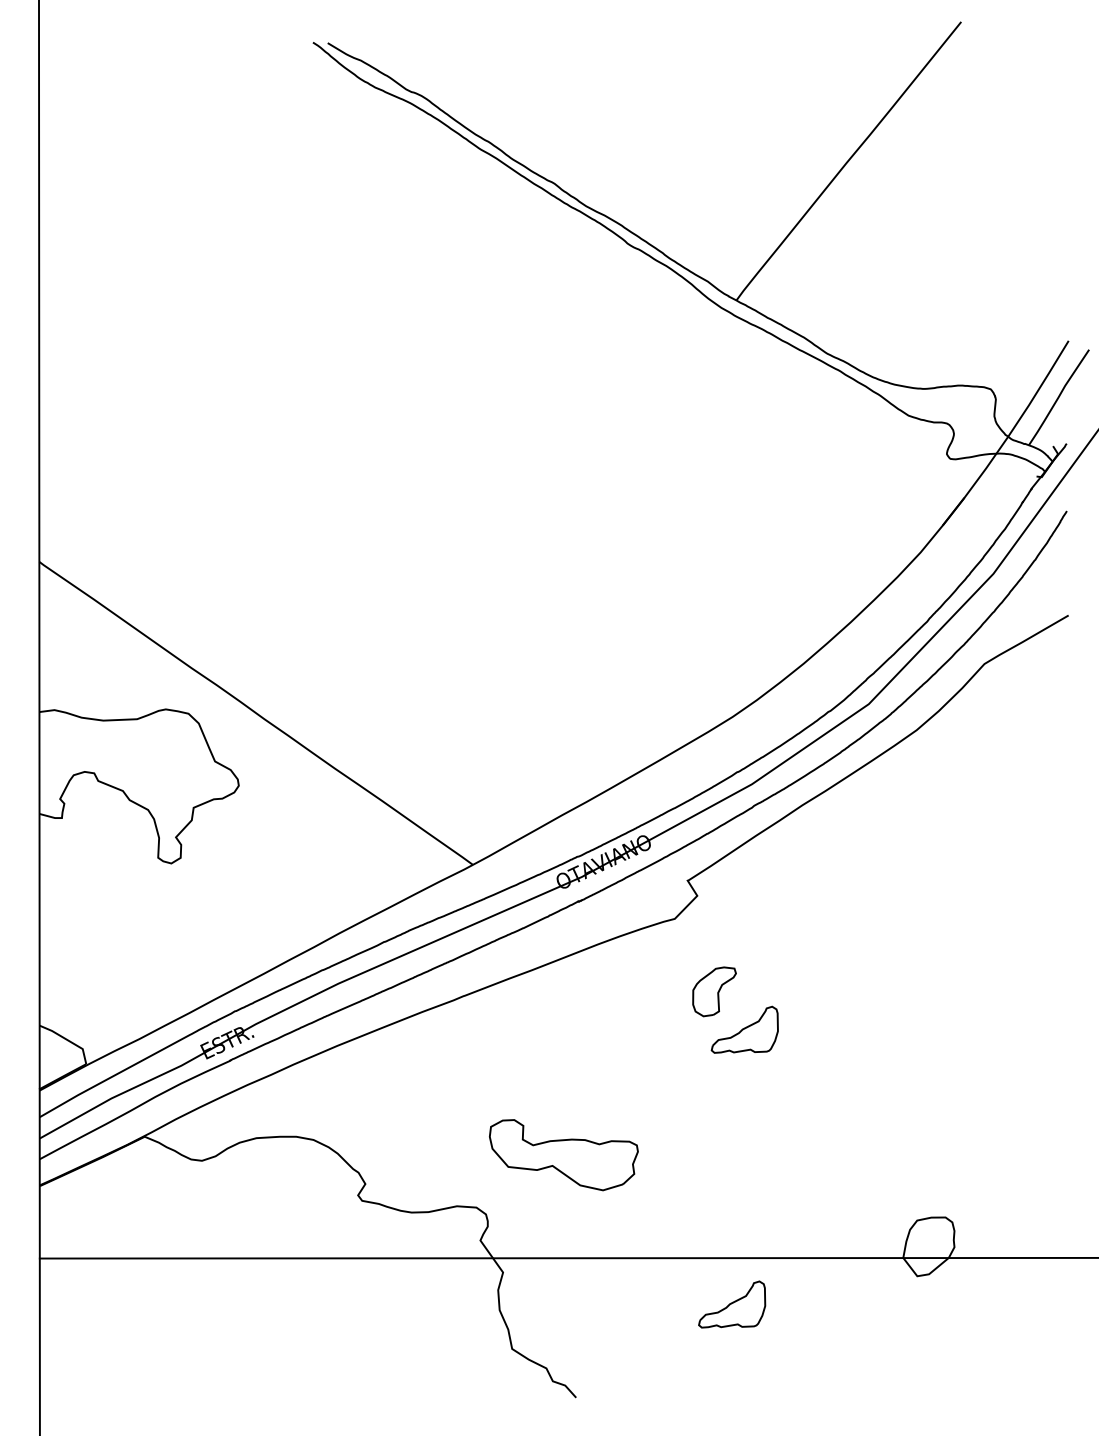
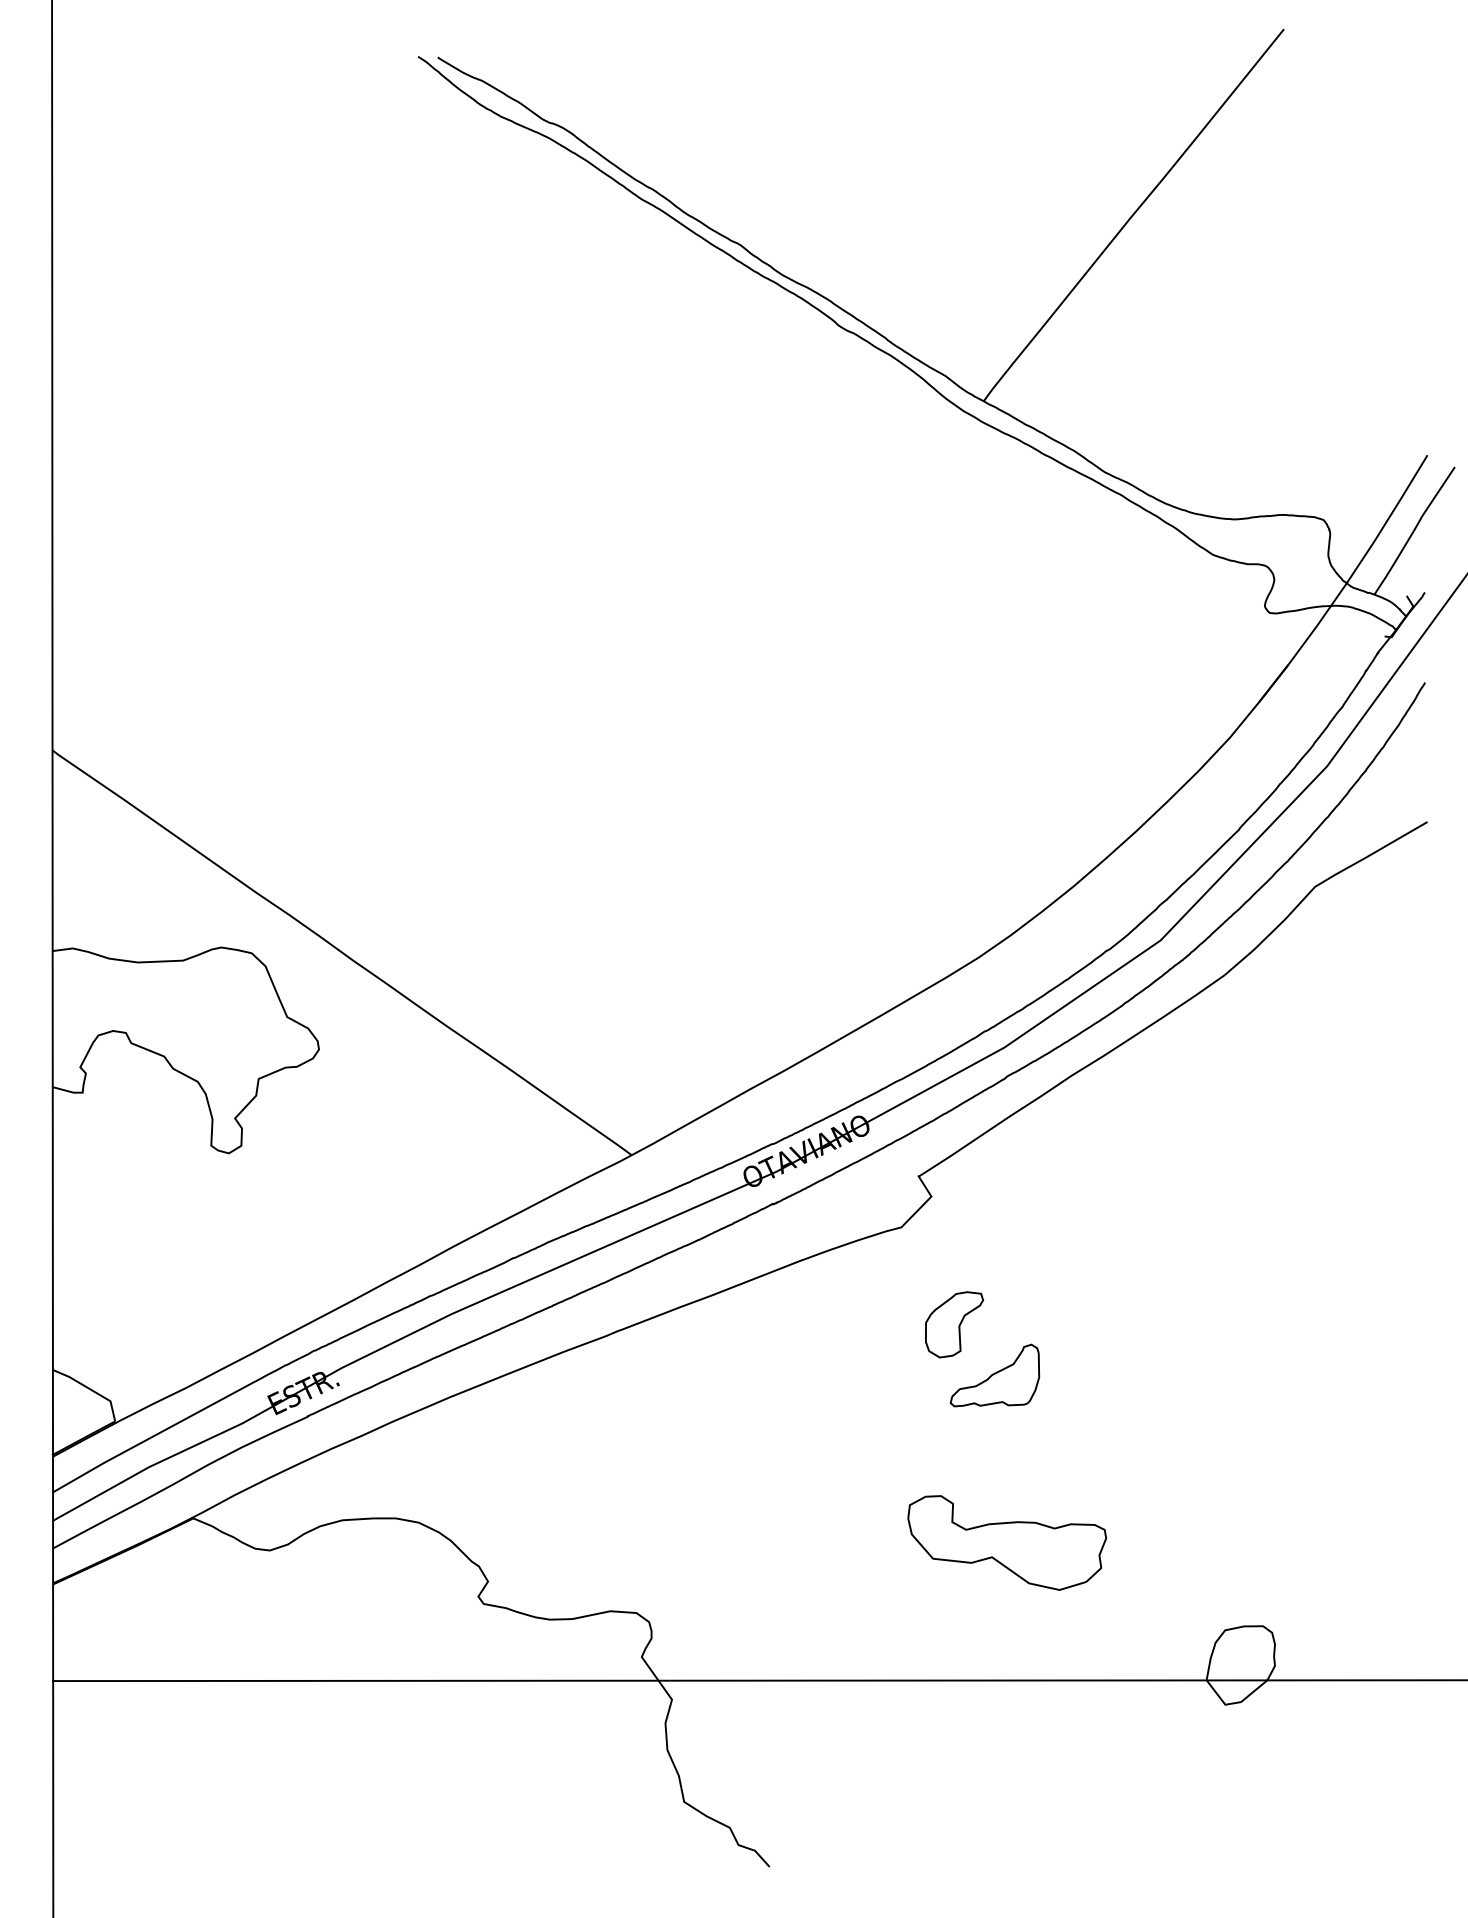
part: (564, 1154) -> (1007, 1542), moved
part: (731, 1304) -> (977, 1742), removed

